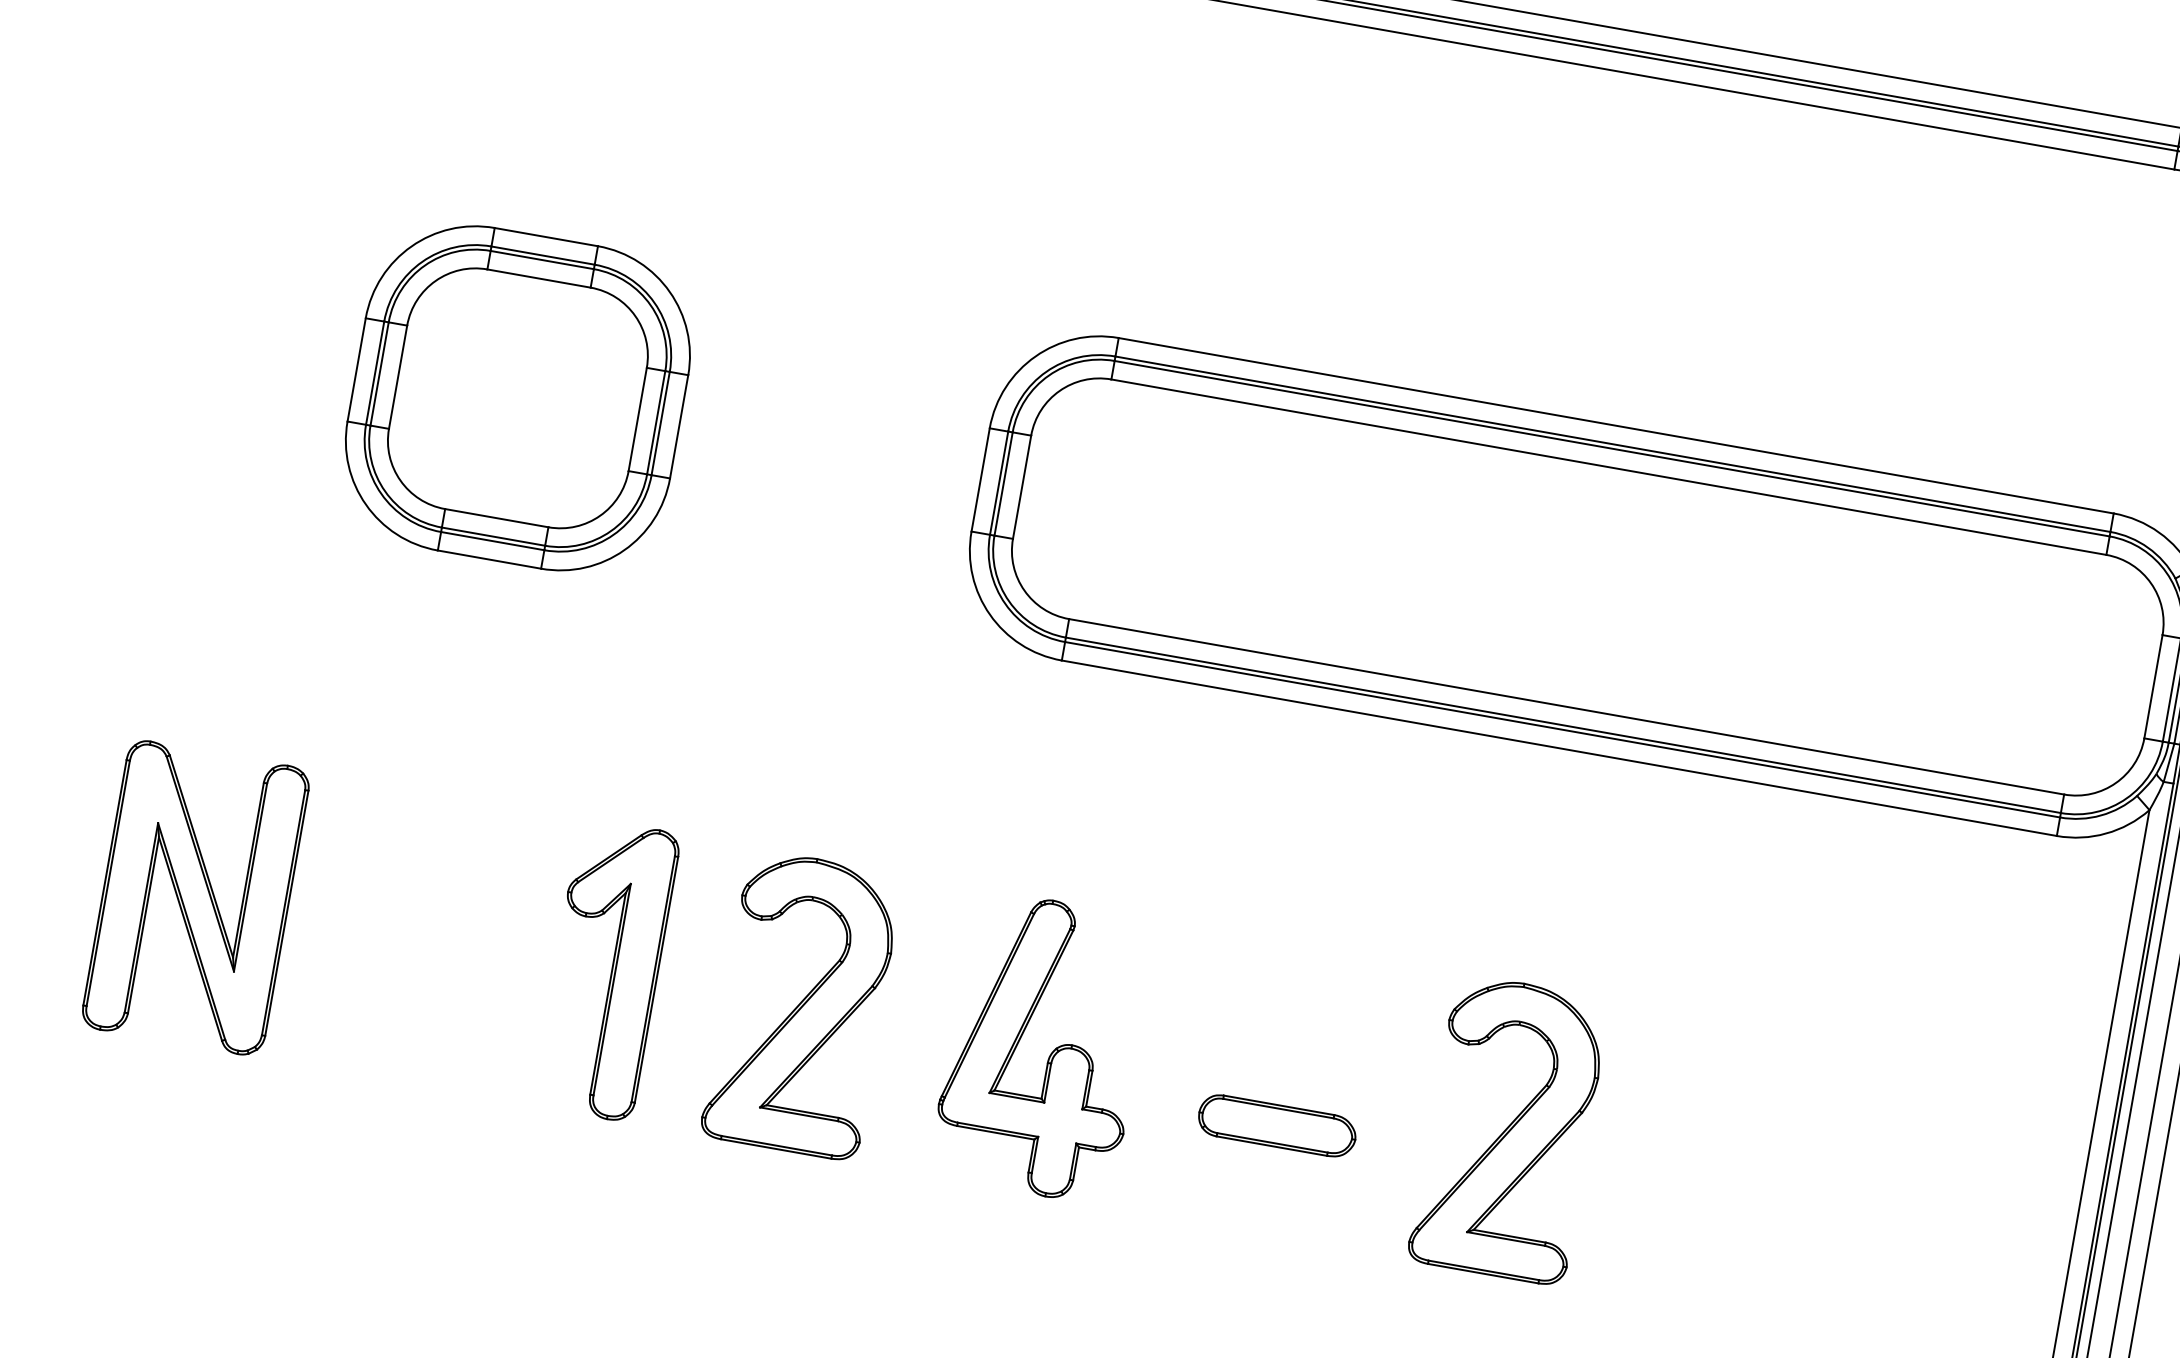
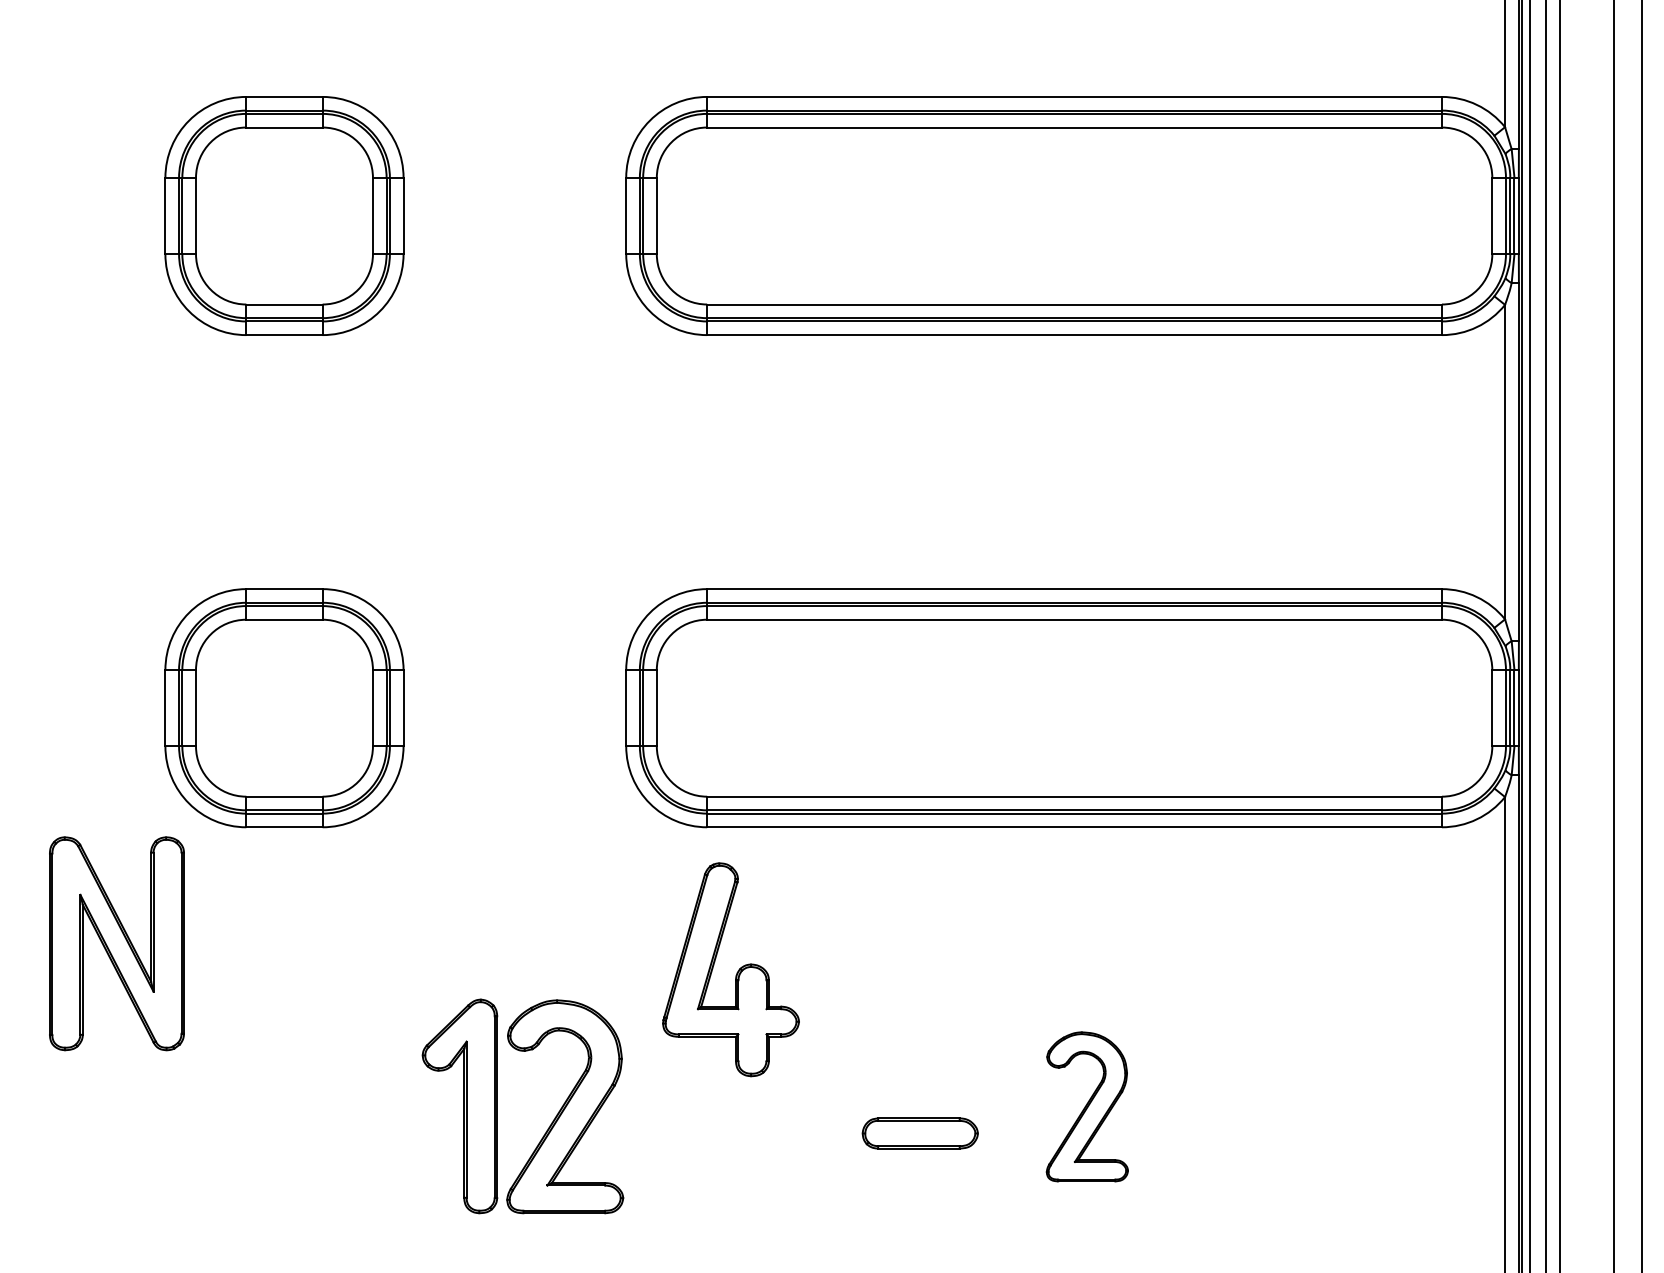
part: (195, 897) -> (116, 943), moved
part: (605, 969) -> (459, 1106), moved
part: (1050, 1052) -> (736, 972), moved
part: (1510, 1129) -> (1087, 1106), size x0.7

